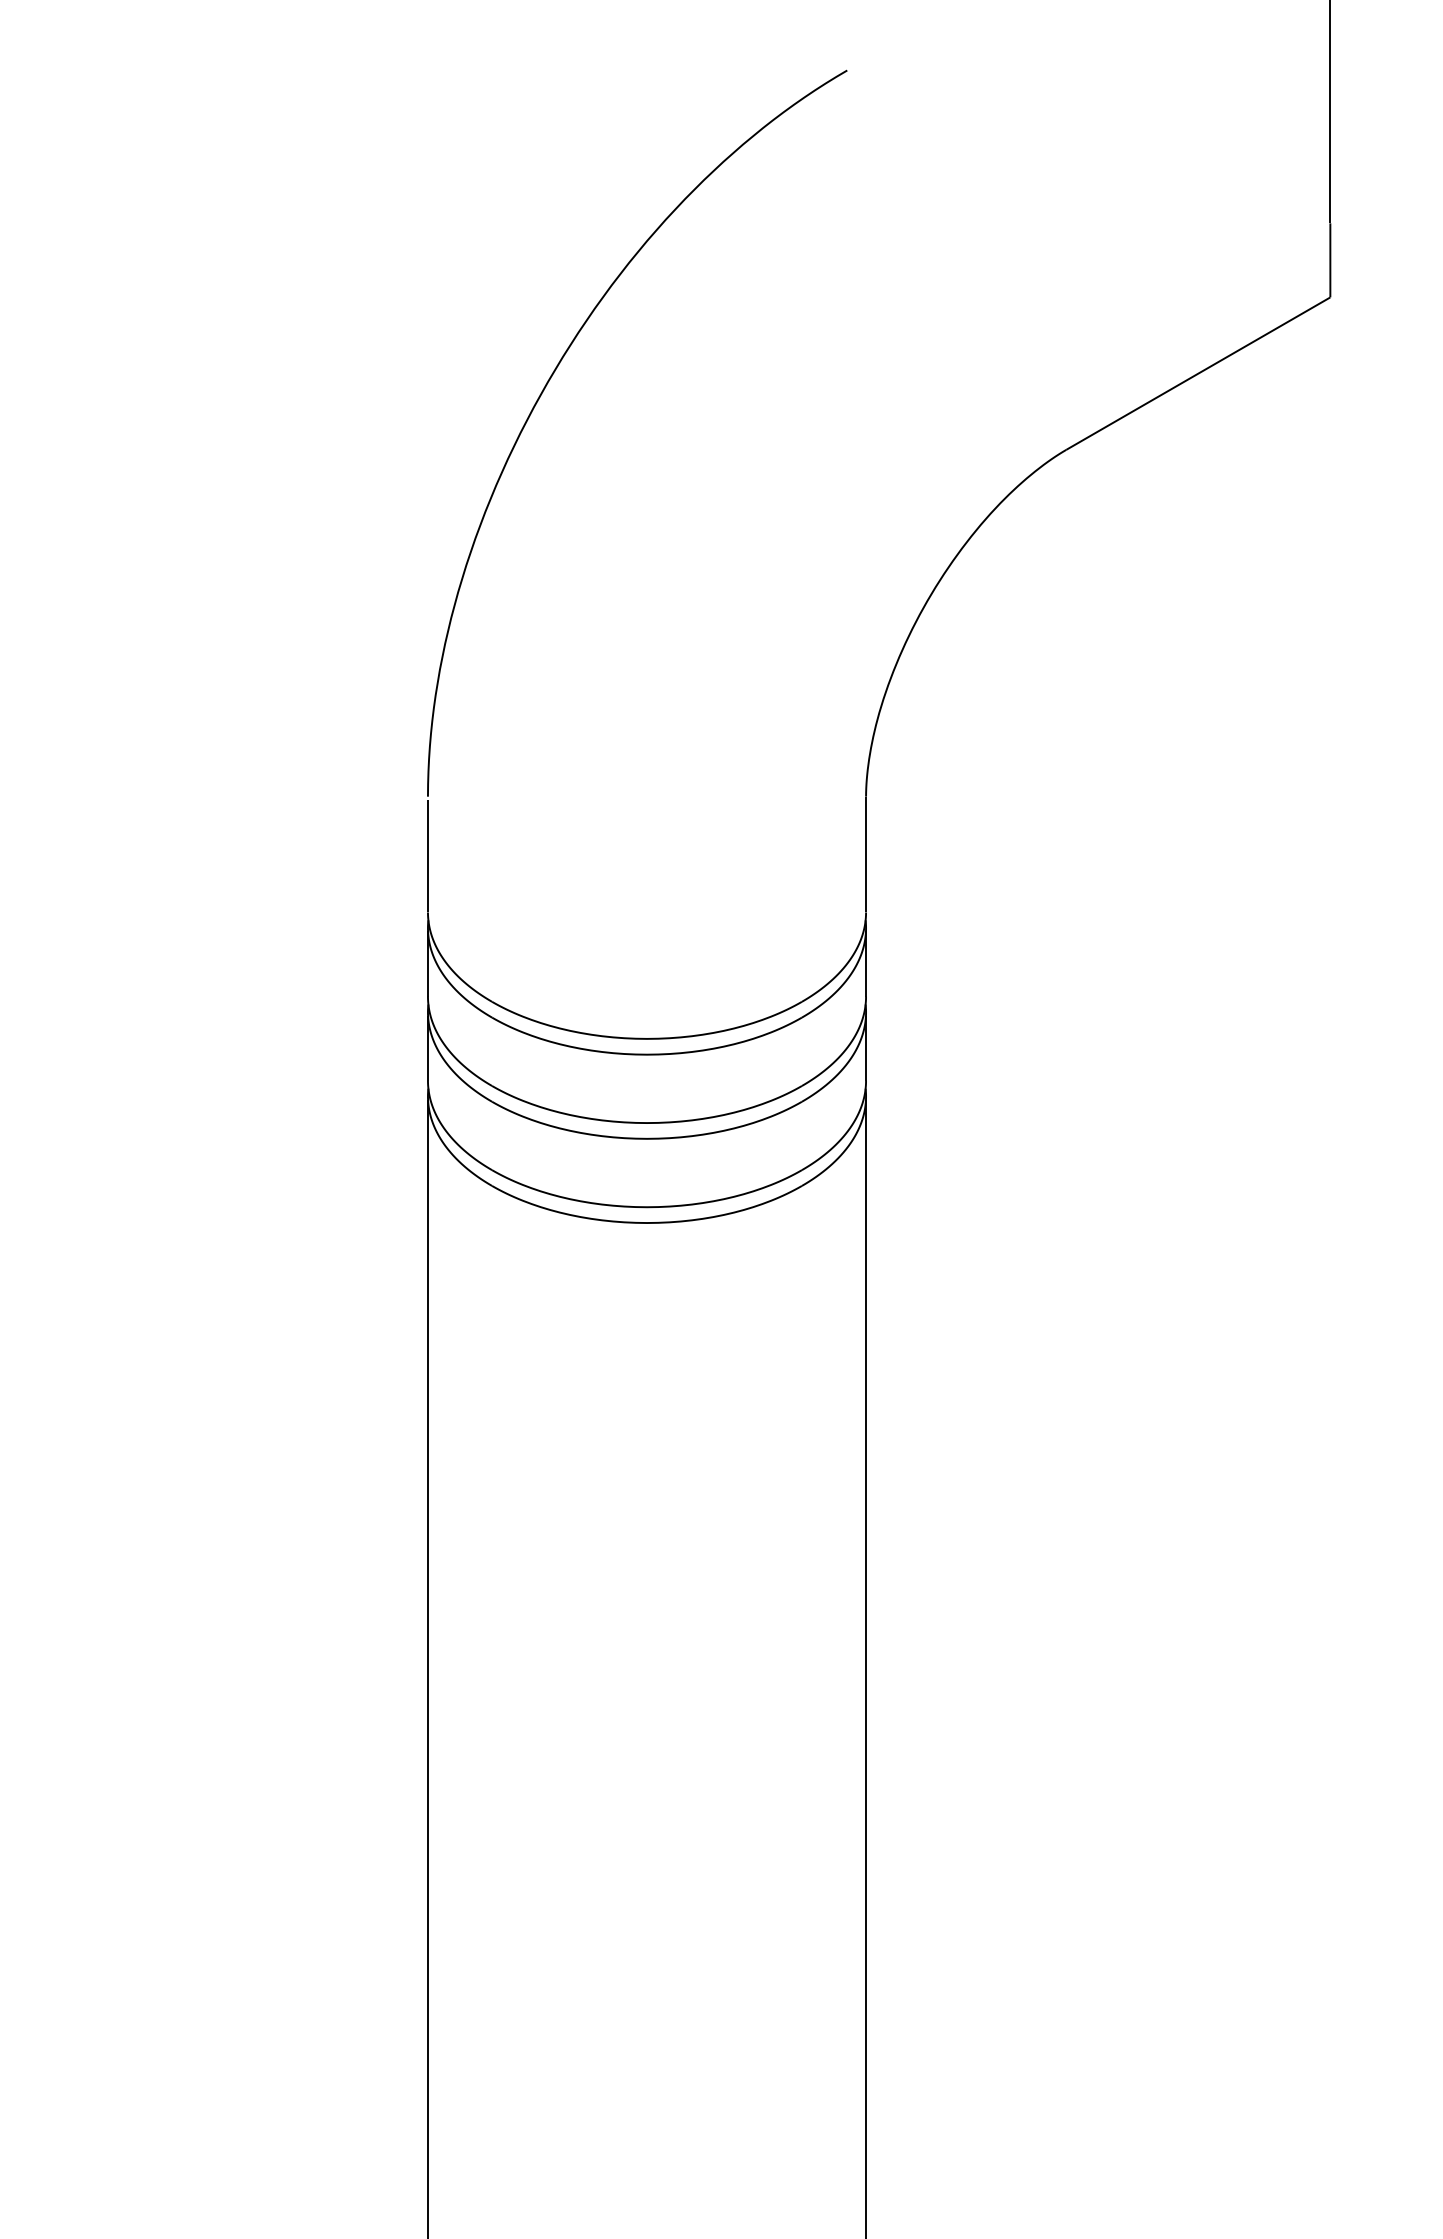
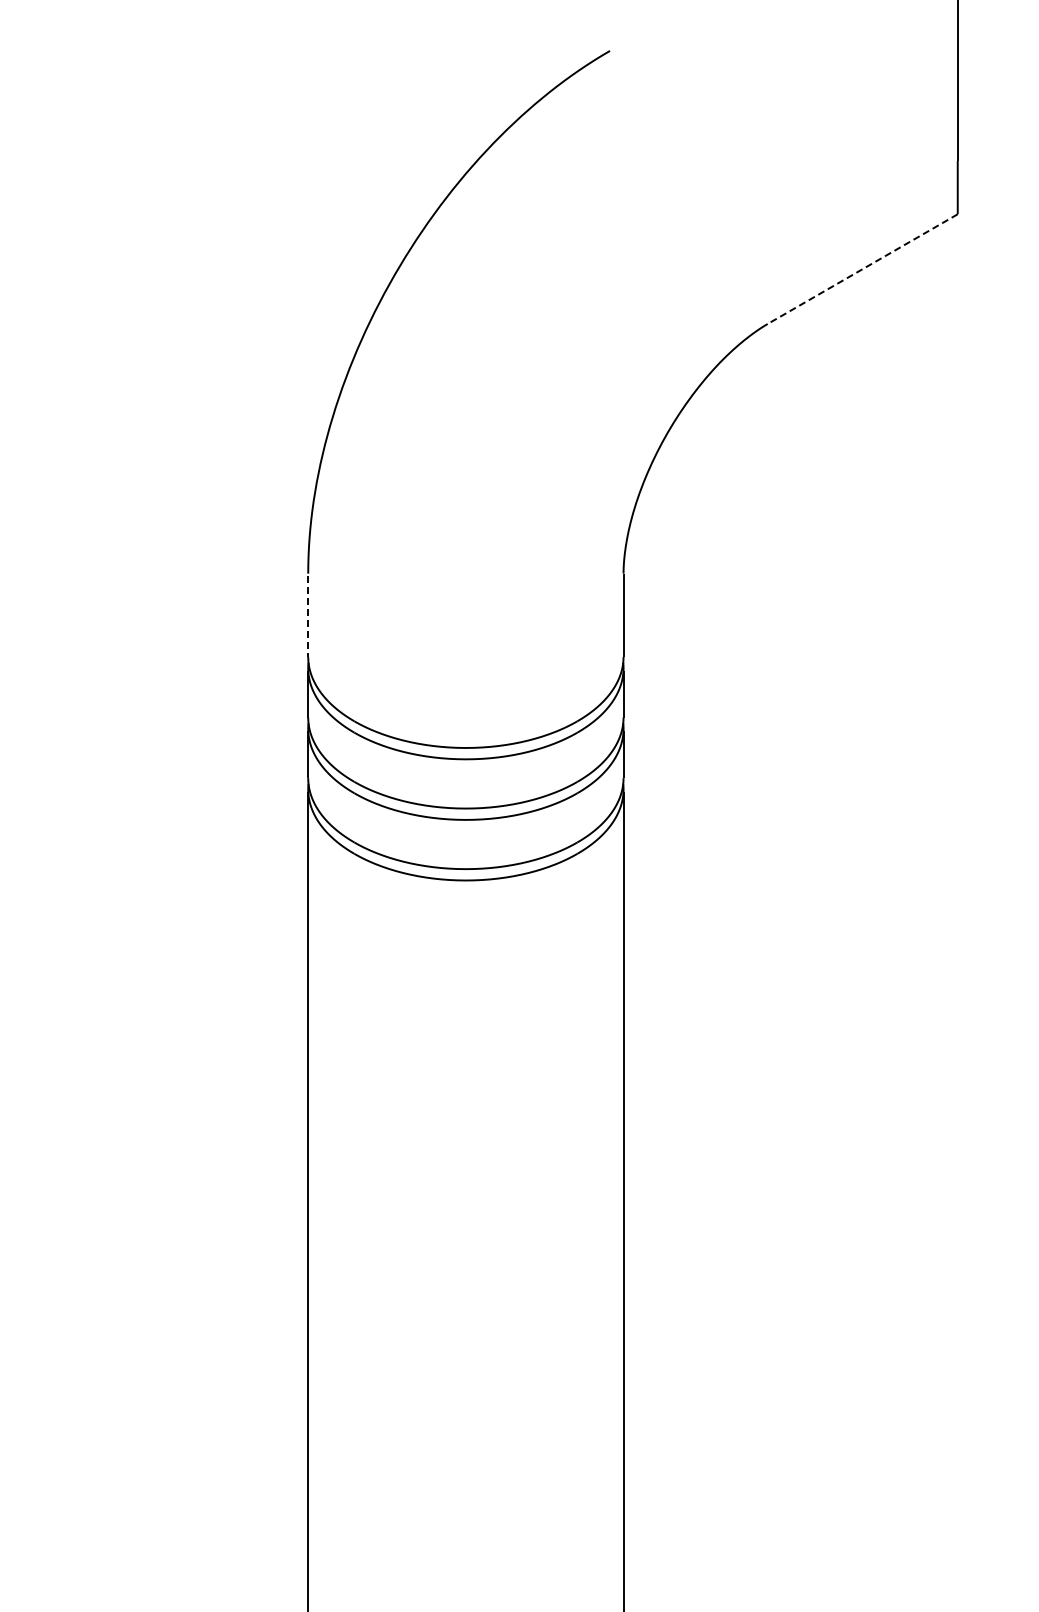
line: (1198, 374) -> (862, 269), solid -> dashed
line: (428, 856) -> (308, 616), solid -> dashed

